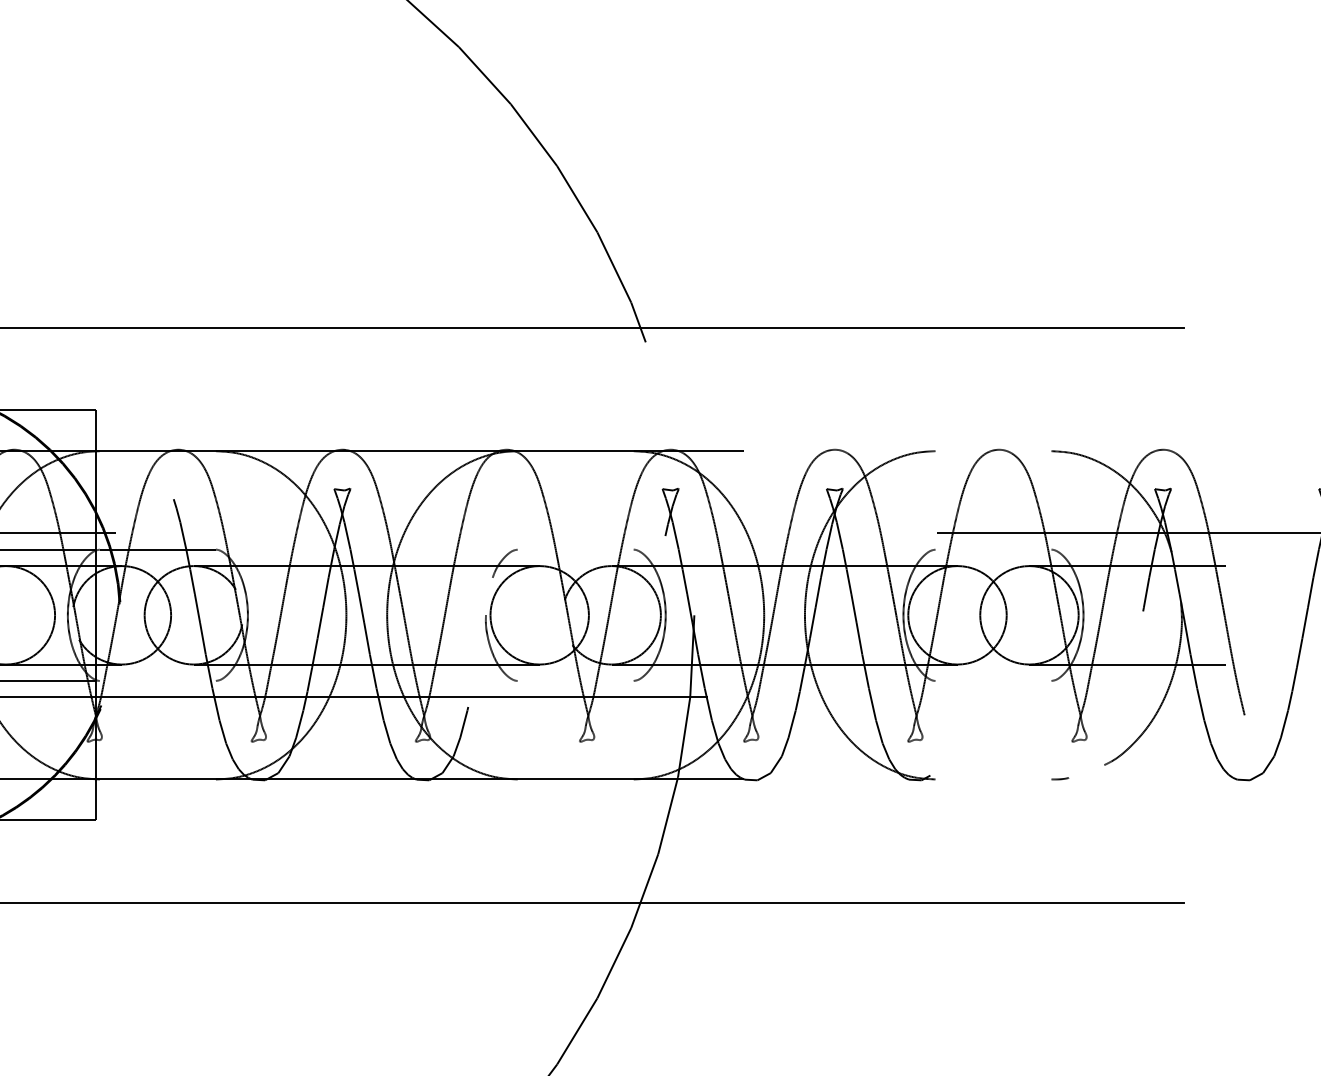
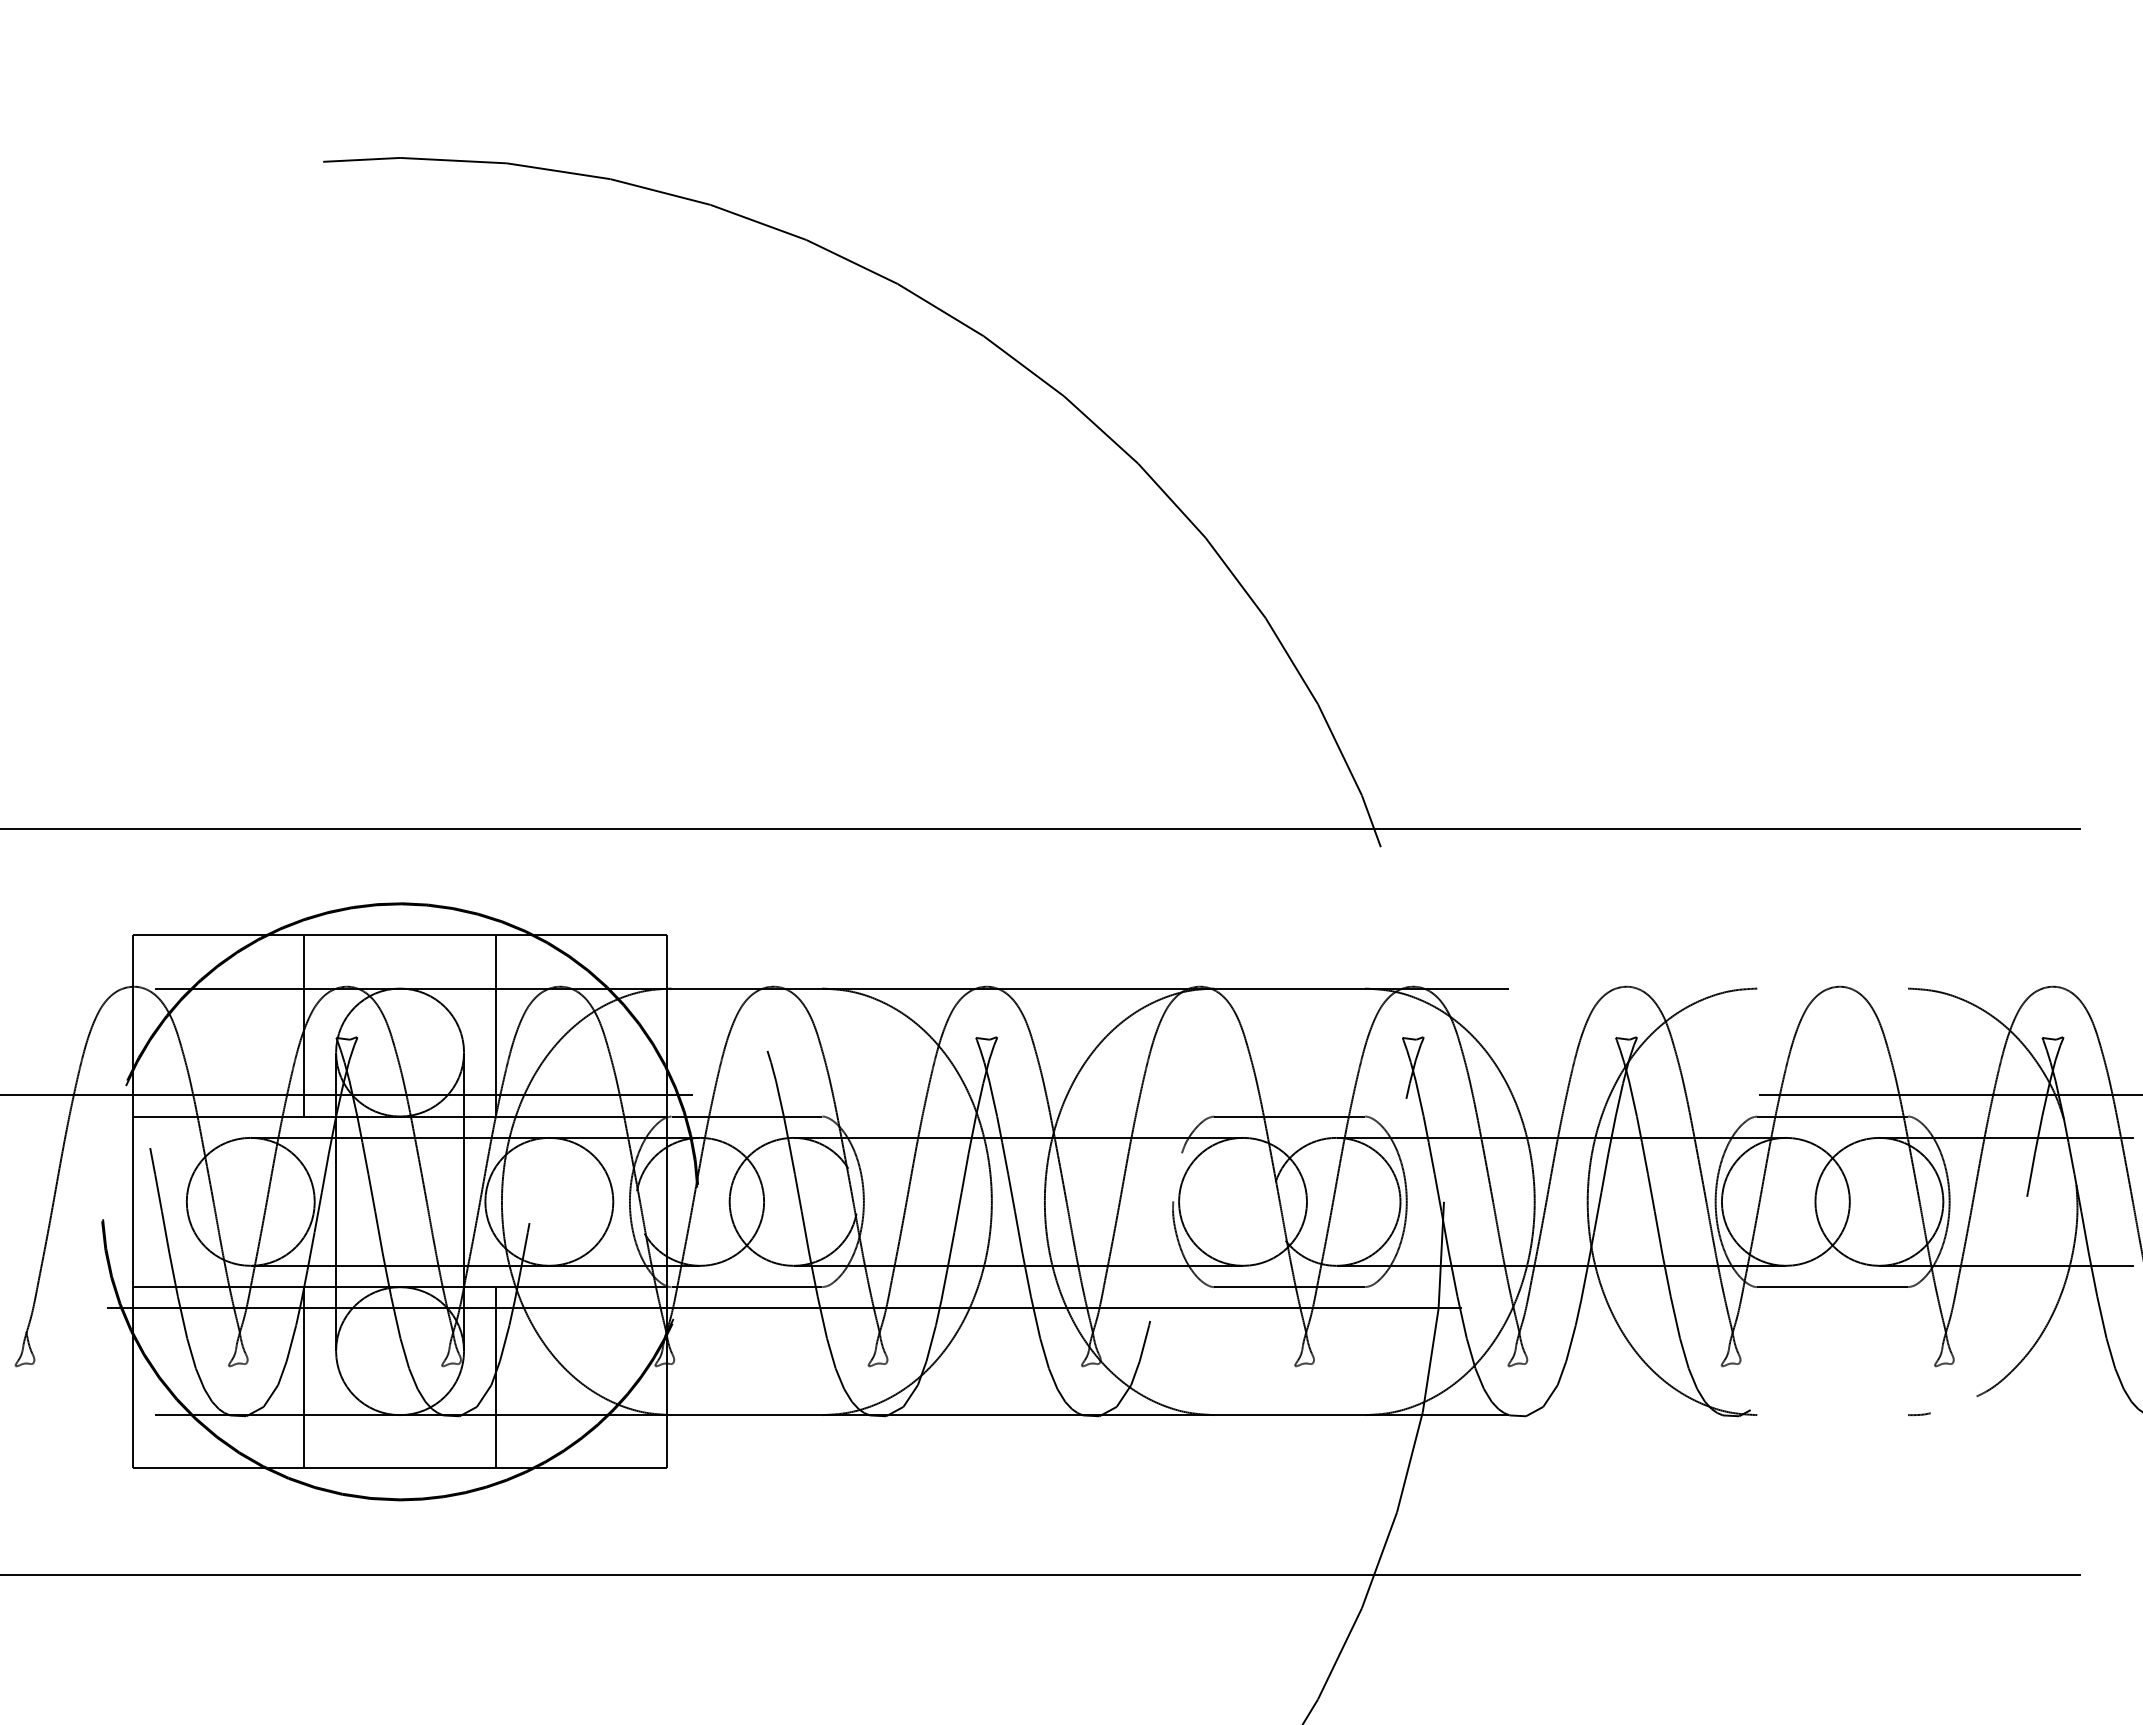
line: (575, 549) -> (1289, 1116), added
line: (993, 549) -> (1832, 1116), added
line: (157, 681) -> (746, 1287), added
line: (575, 681) -> (1289, 1287), added
line: (993, 681) -> (1832, 1287), added

